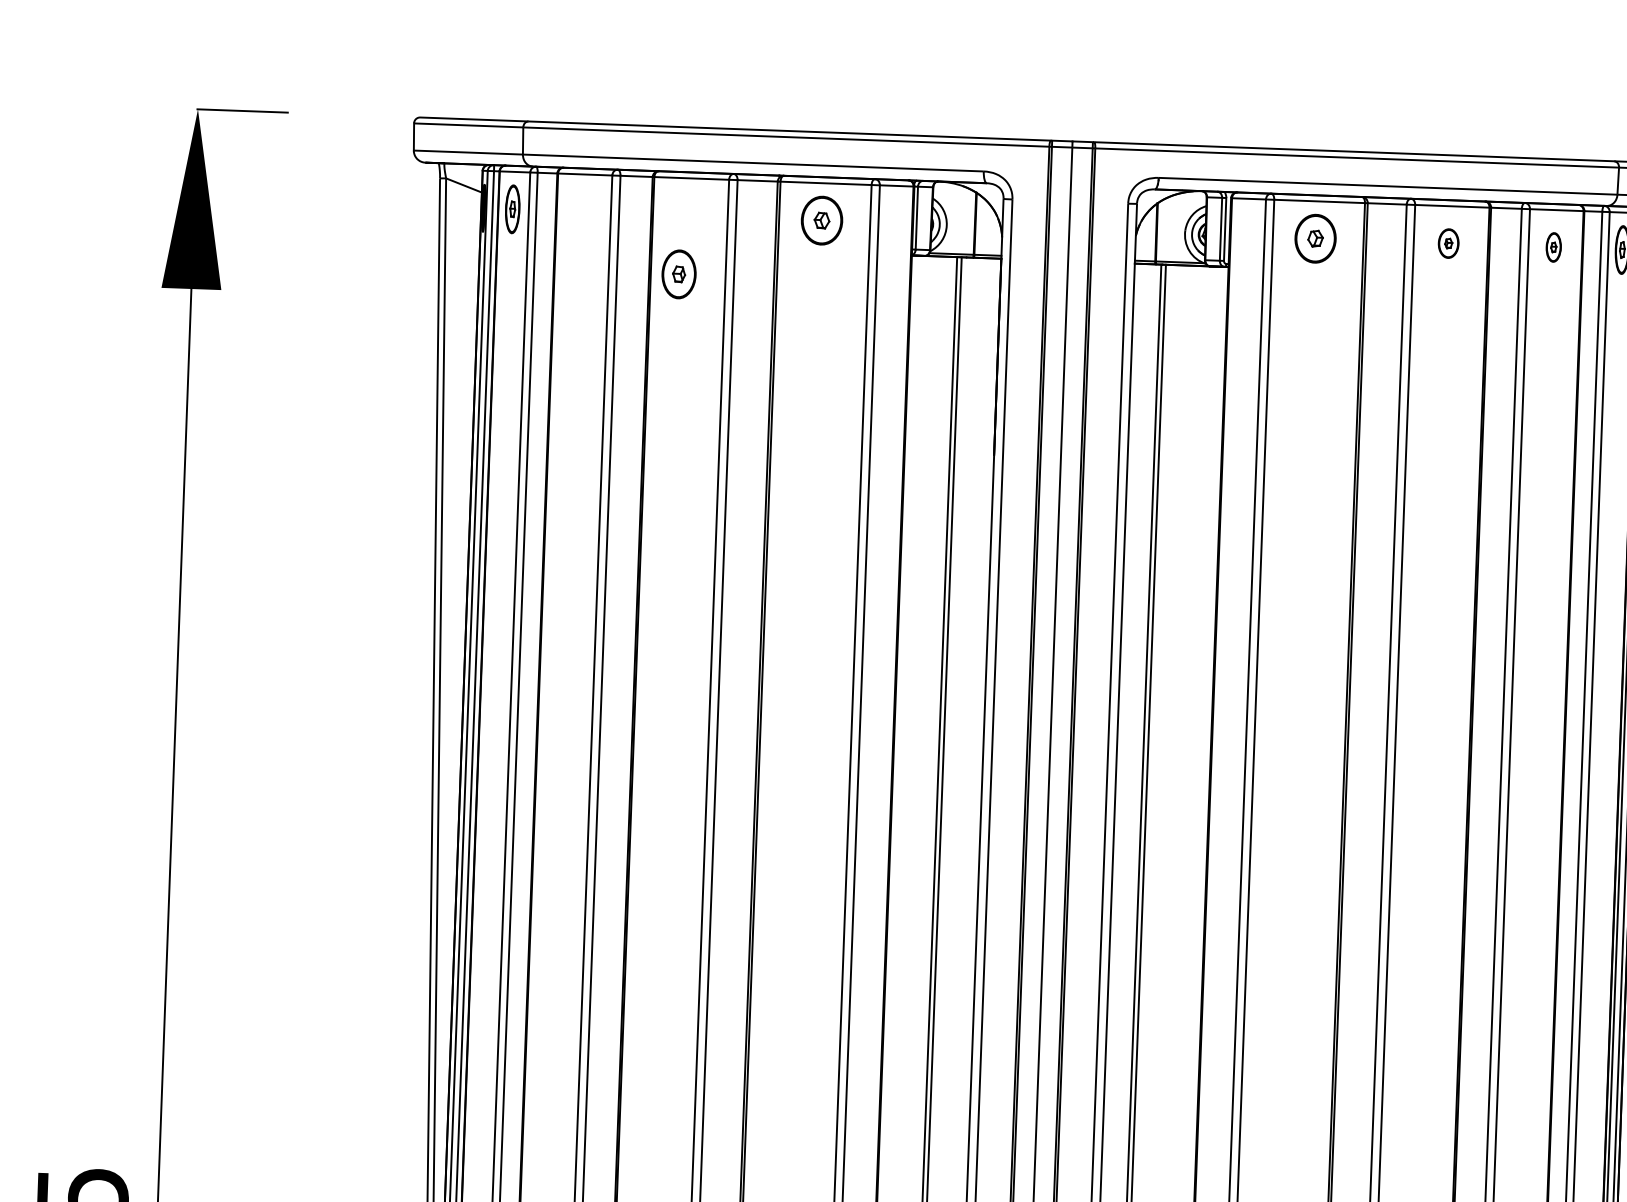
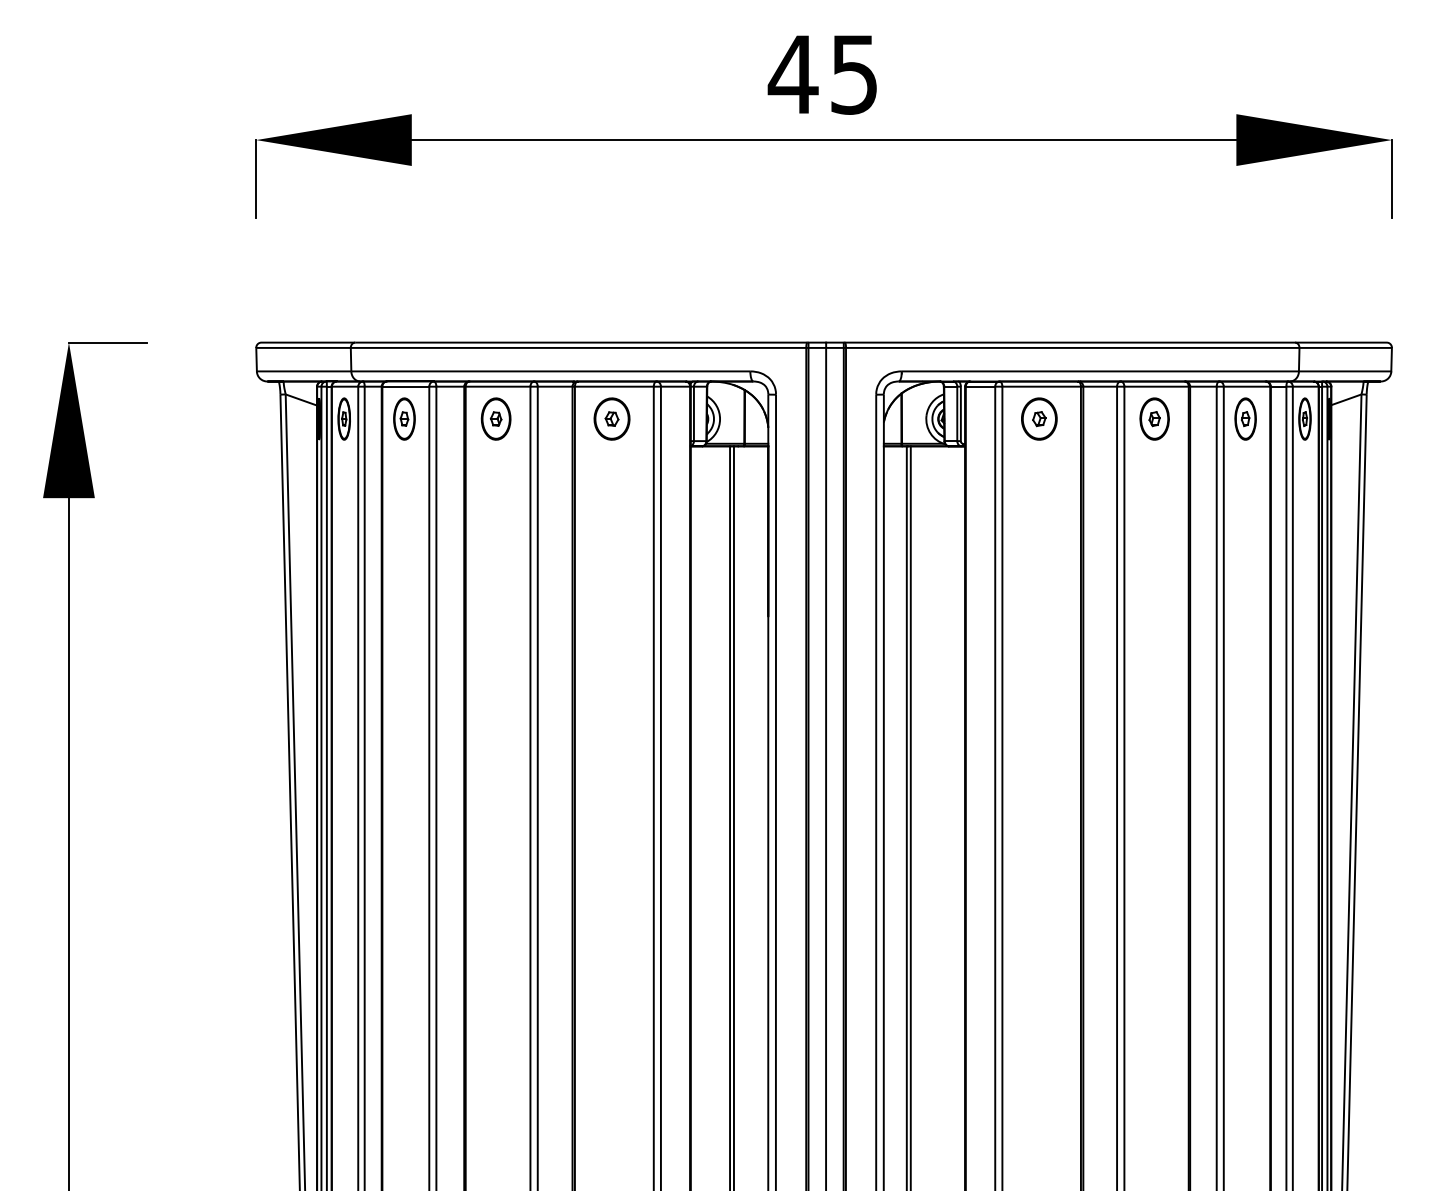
part: (582, 211) -> (404, 418), added
part: (1448, 242) -> (1154, 418), size x1.67
part: (1553, 246) -> (1245, 418), size x1.67
part: (678, 273) -> (495, 418), moved

